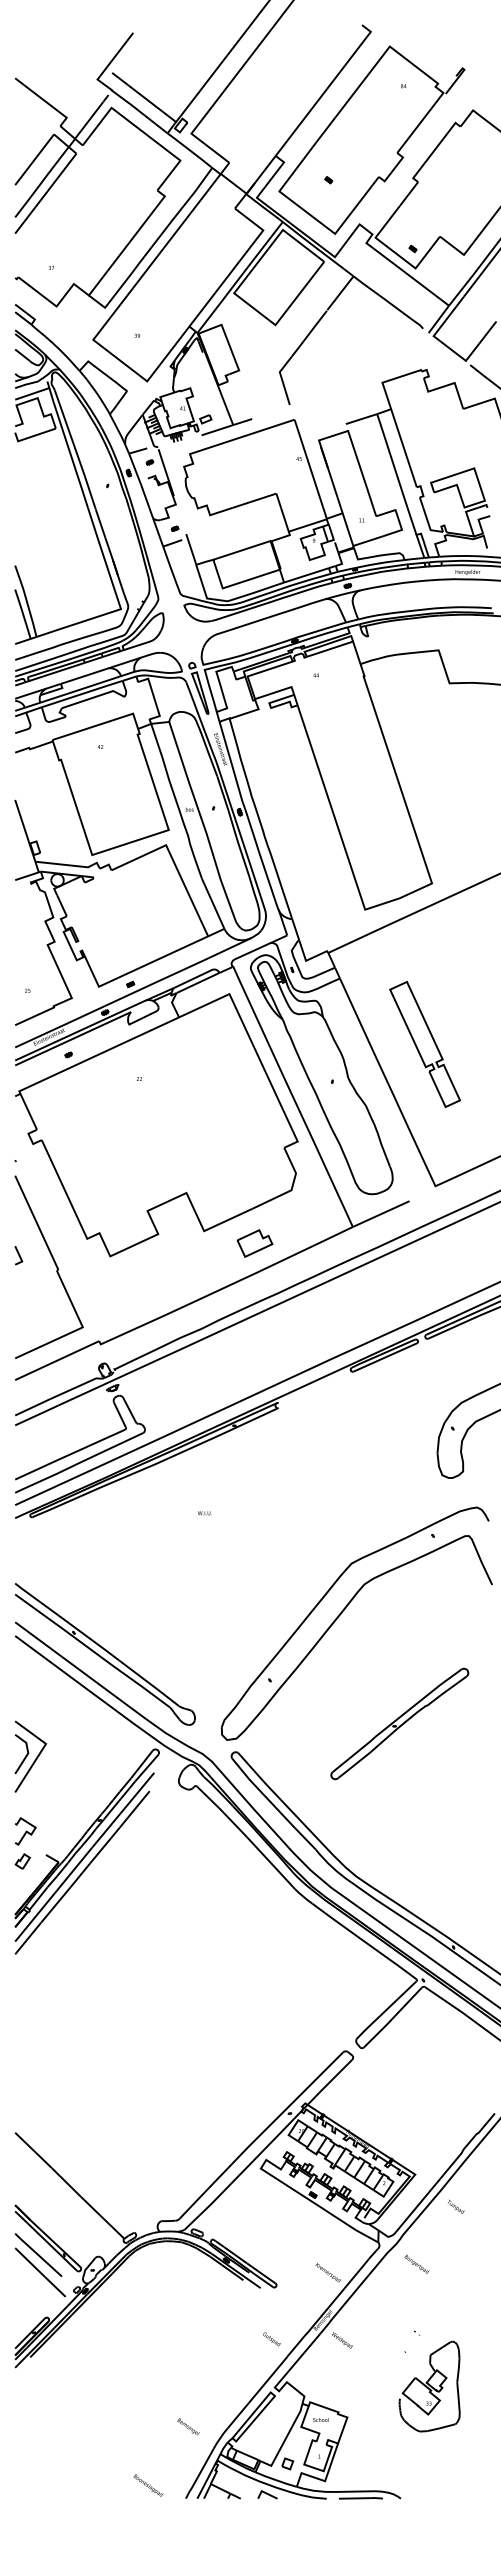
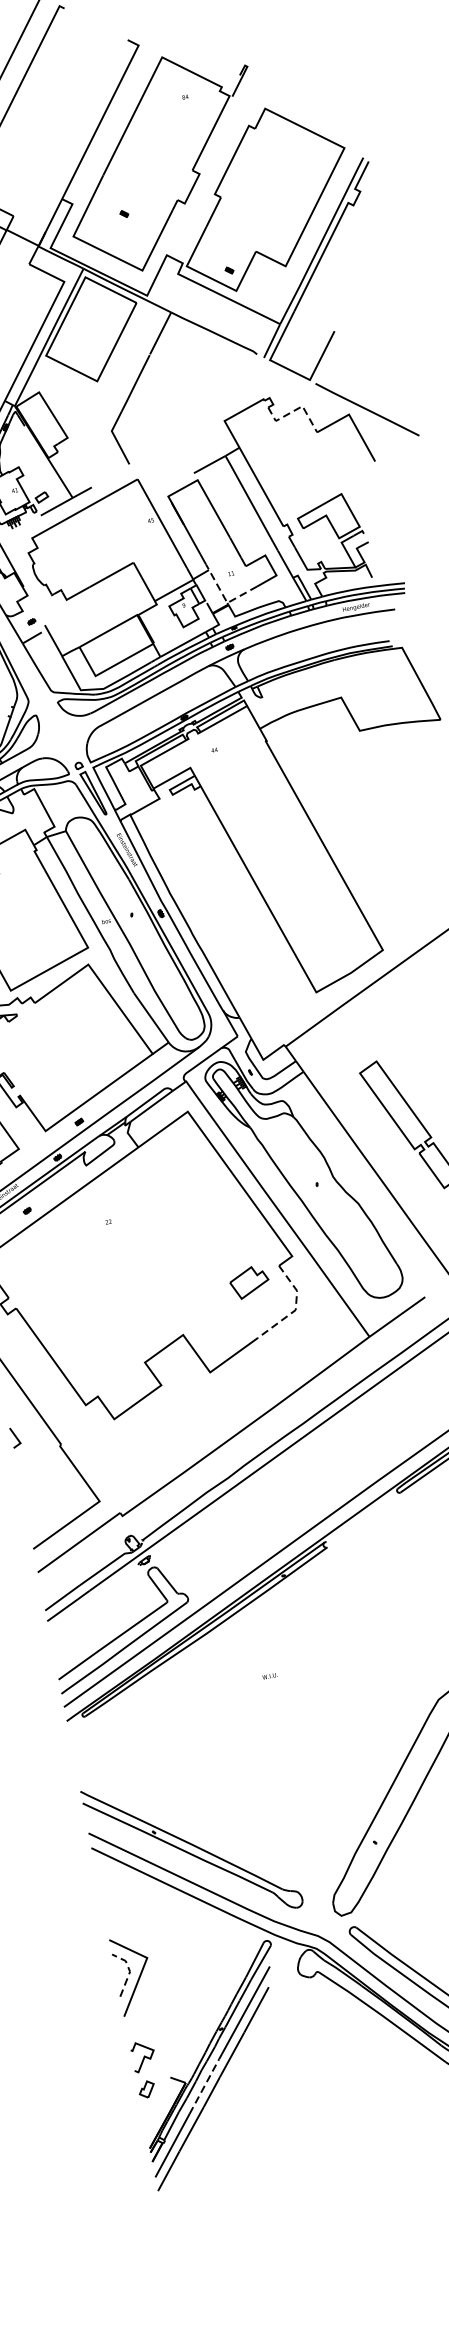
line: (448, 385) -> (296, 410), solid -> dashed
line: (351, 541) -> (224, 598), solid -> dashed
line: (292, 1188) -> (296, 1307), solid -> dashed
part: (255, 1243) -> (250, 1282), moved
line: (28, 1753) -> (130, 1971), solid -> dashed
line: (75, 1868) -> (205, 2086), solid -> dashed

